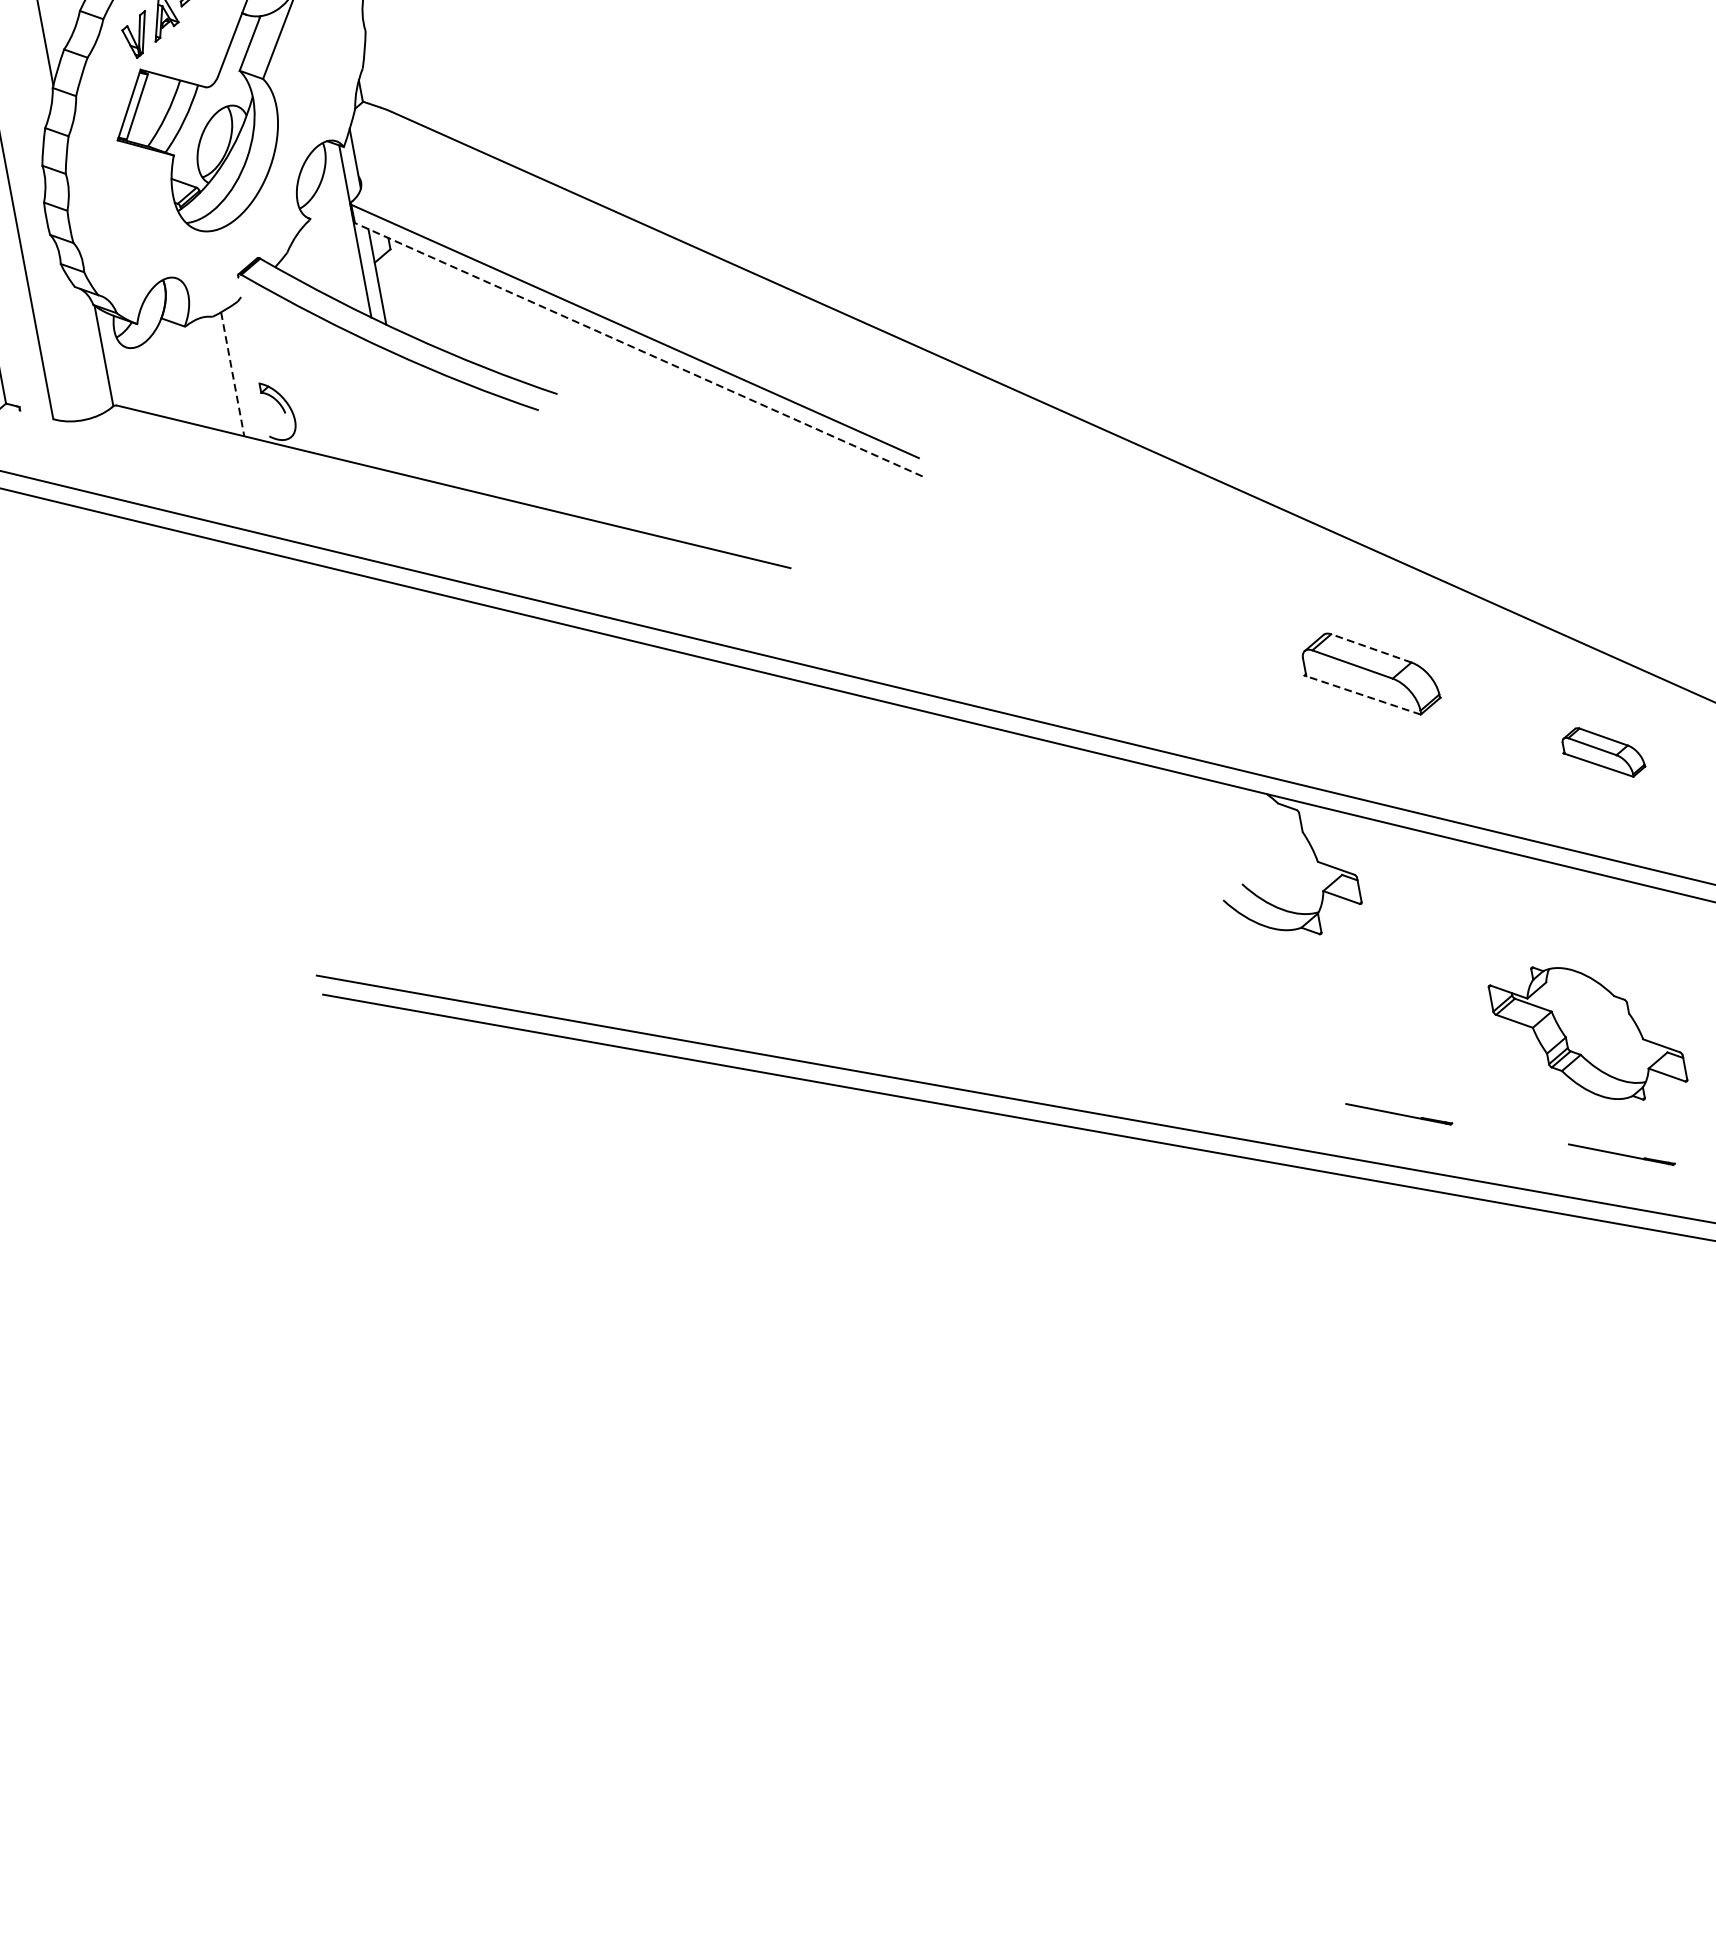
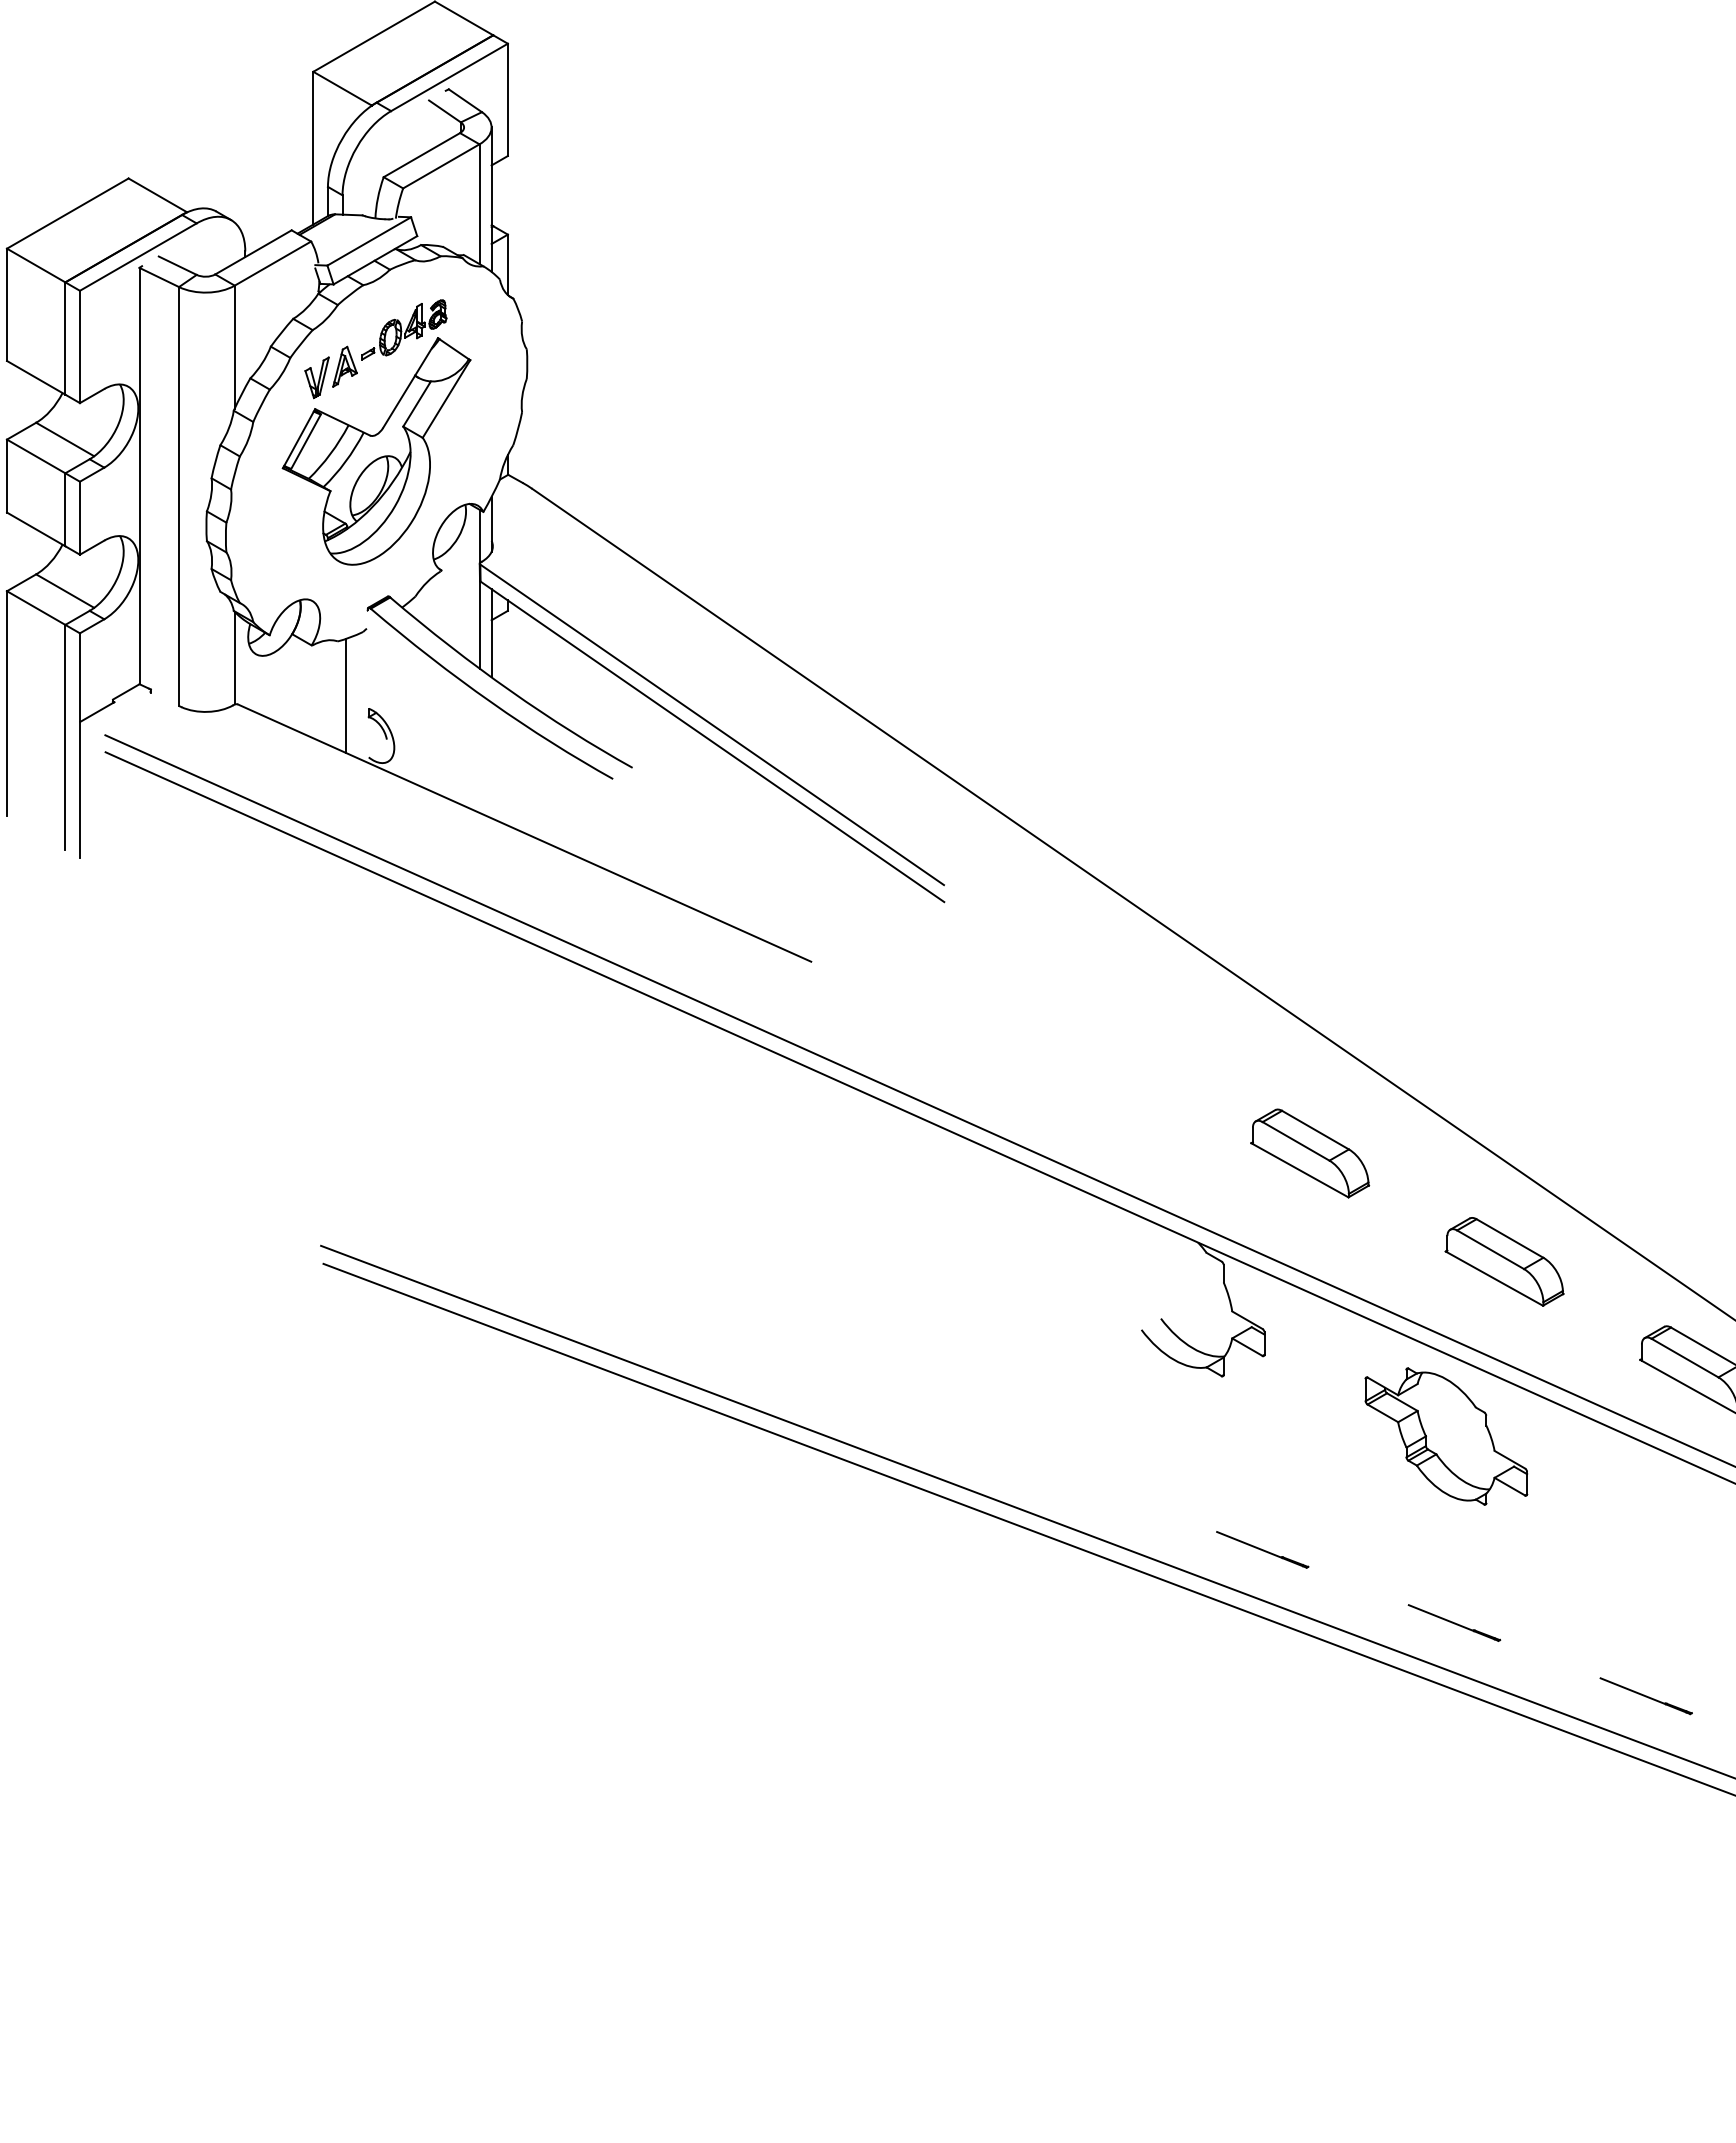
line: (638, 349) -> (712, 741), dashed -> solid
line: (232, 374) -> (346, 696), dashed -> solid
line: (1371, 648) -> (1315, 1130), dashed -> solid
line: (1362, 695) -> (1299, 1170), dashed -> solid
part: (1602, 752) -> (1504, 1261), size x1.67
part: (1588, 1033) -> (1446, 1436), moved

